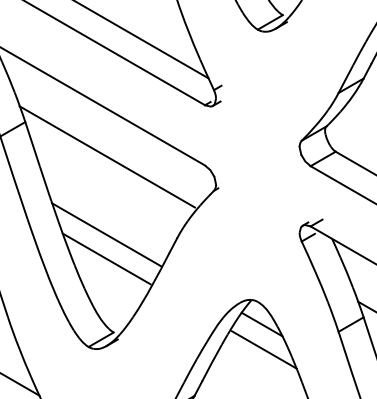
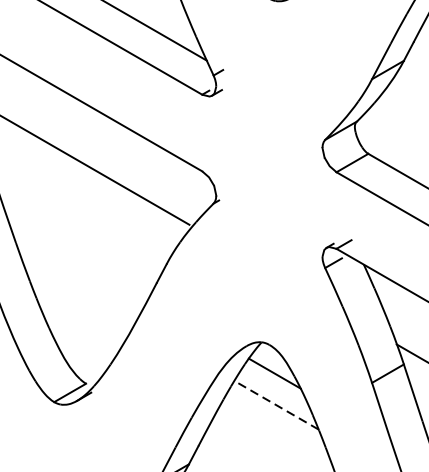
line: (106, 234) -> (76, 259), removed
line: (106, 258) -> (76, 289), removed
line: (263, 349) -> (276, 405), solid -> dashed

